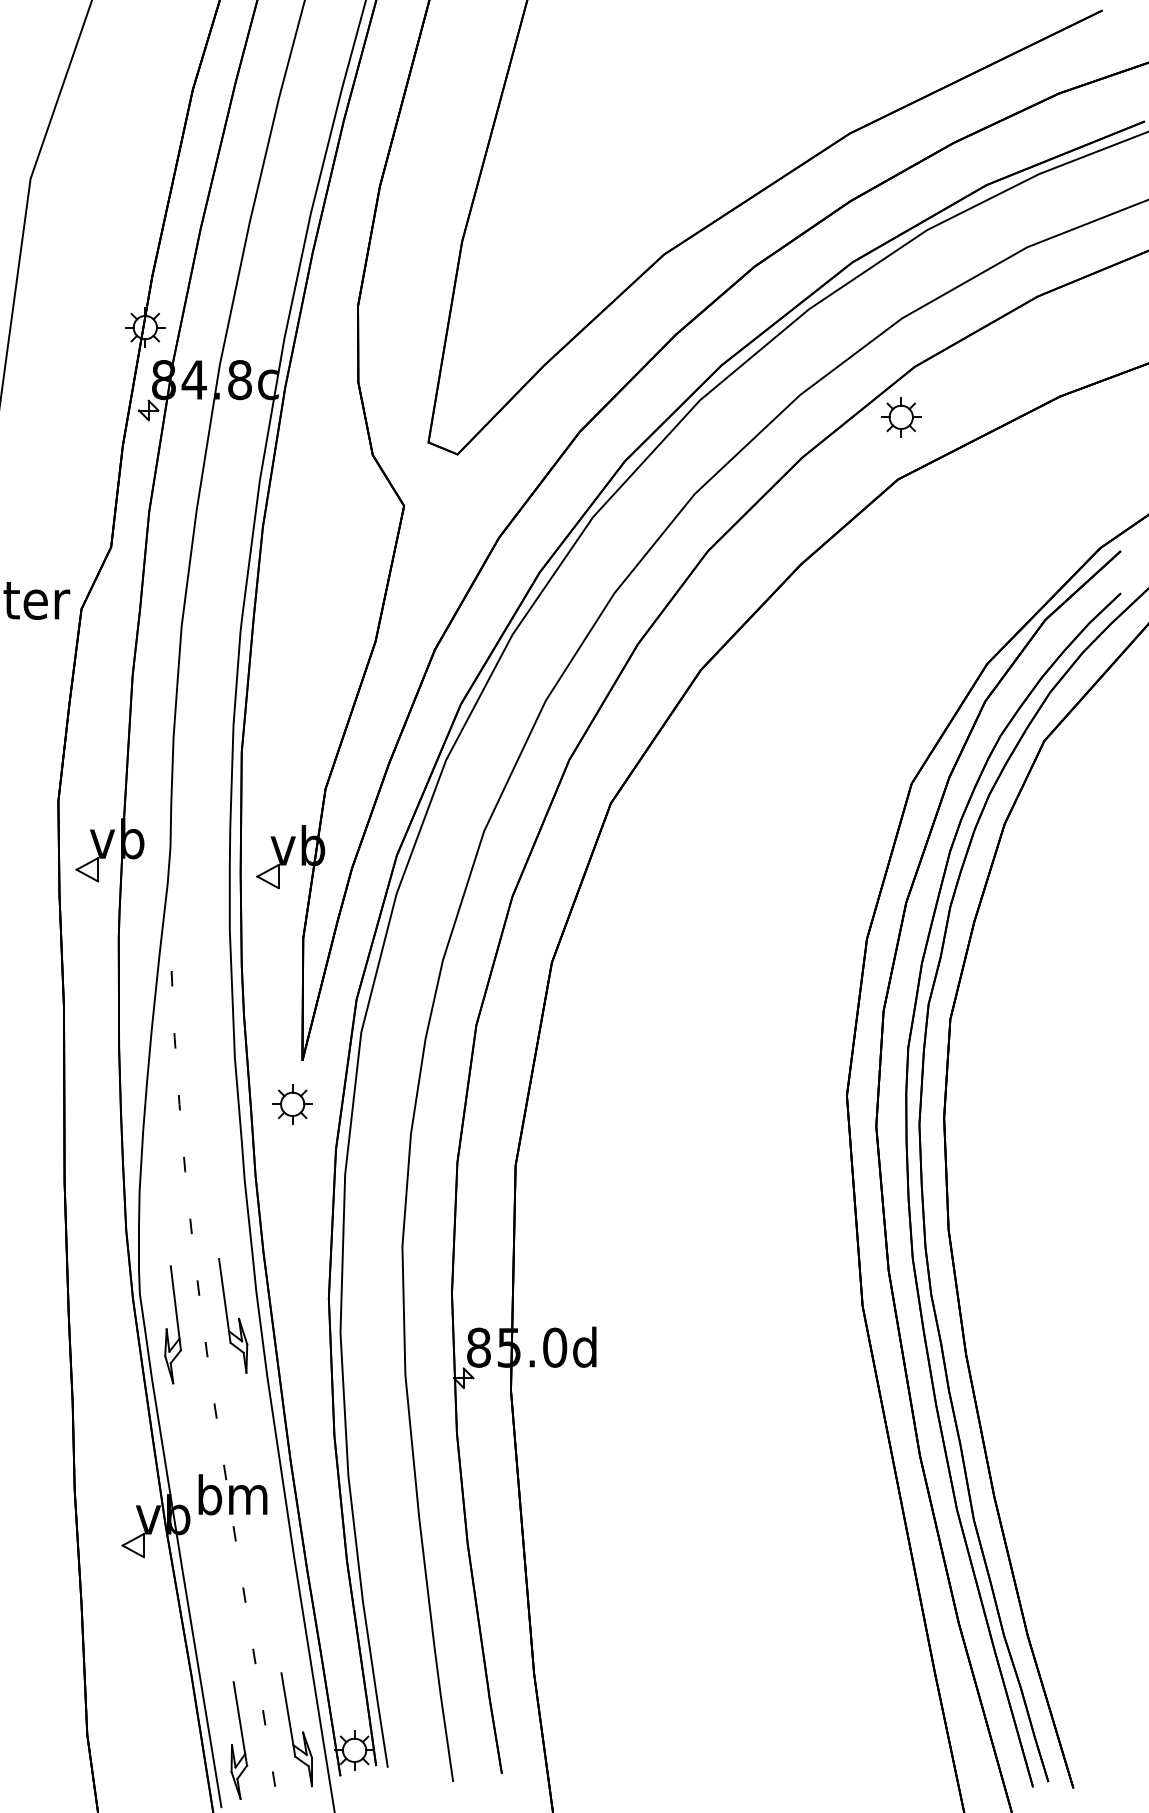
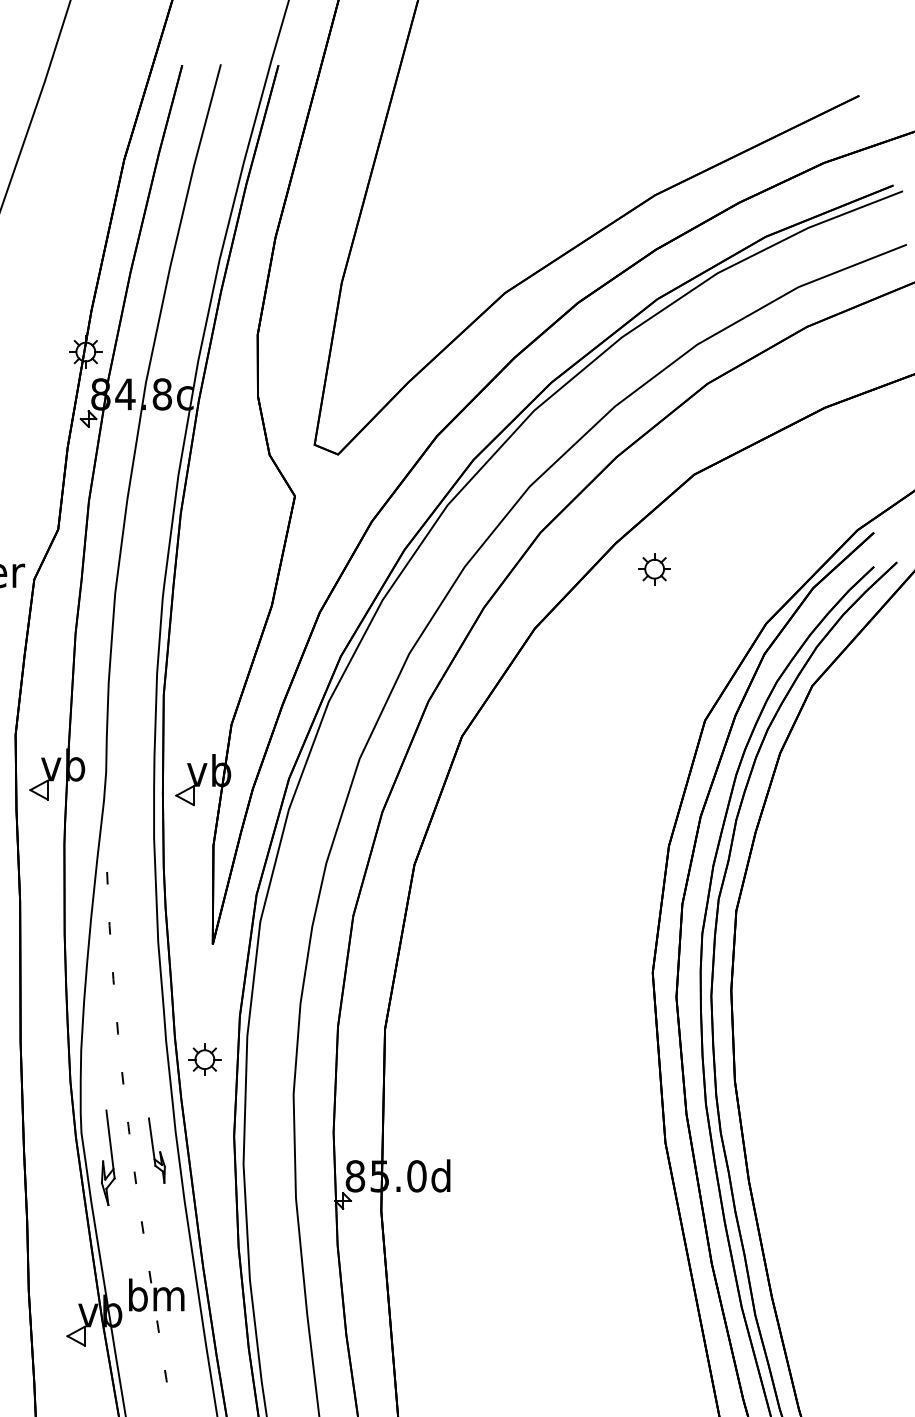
part: (901, 417) -> (654, 569), moved
part: (292, 1104) -> (204, 1059), moved
part: (233, 1315) -> (157, 1150), size x0.7

